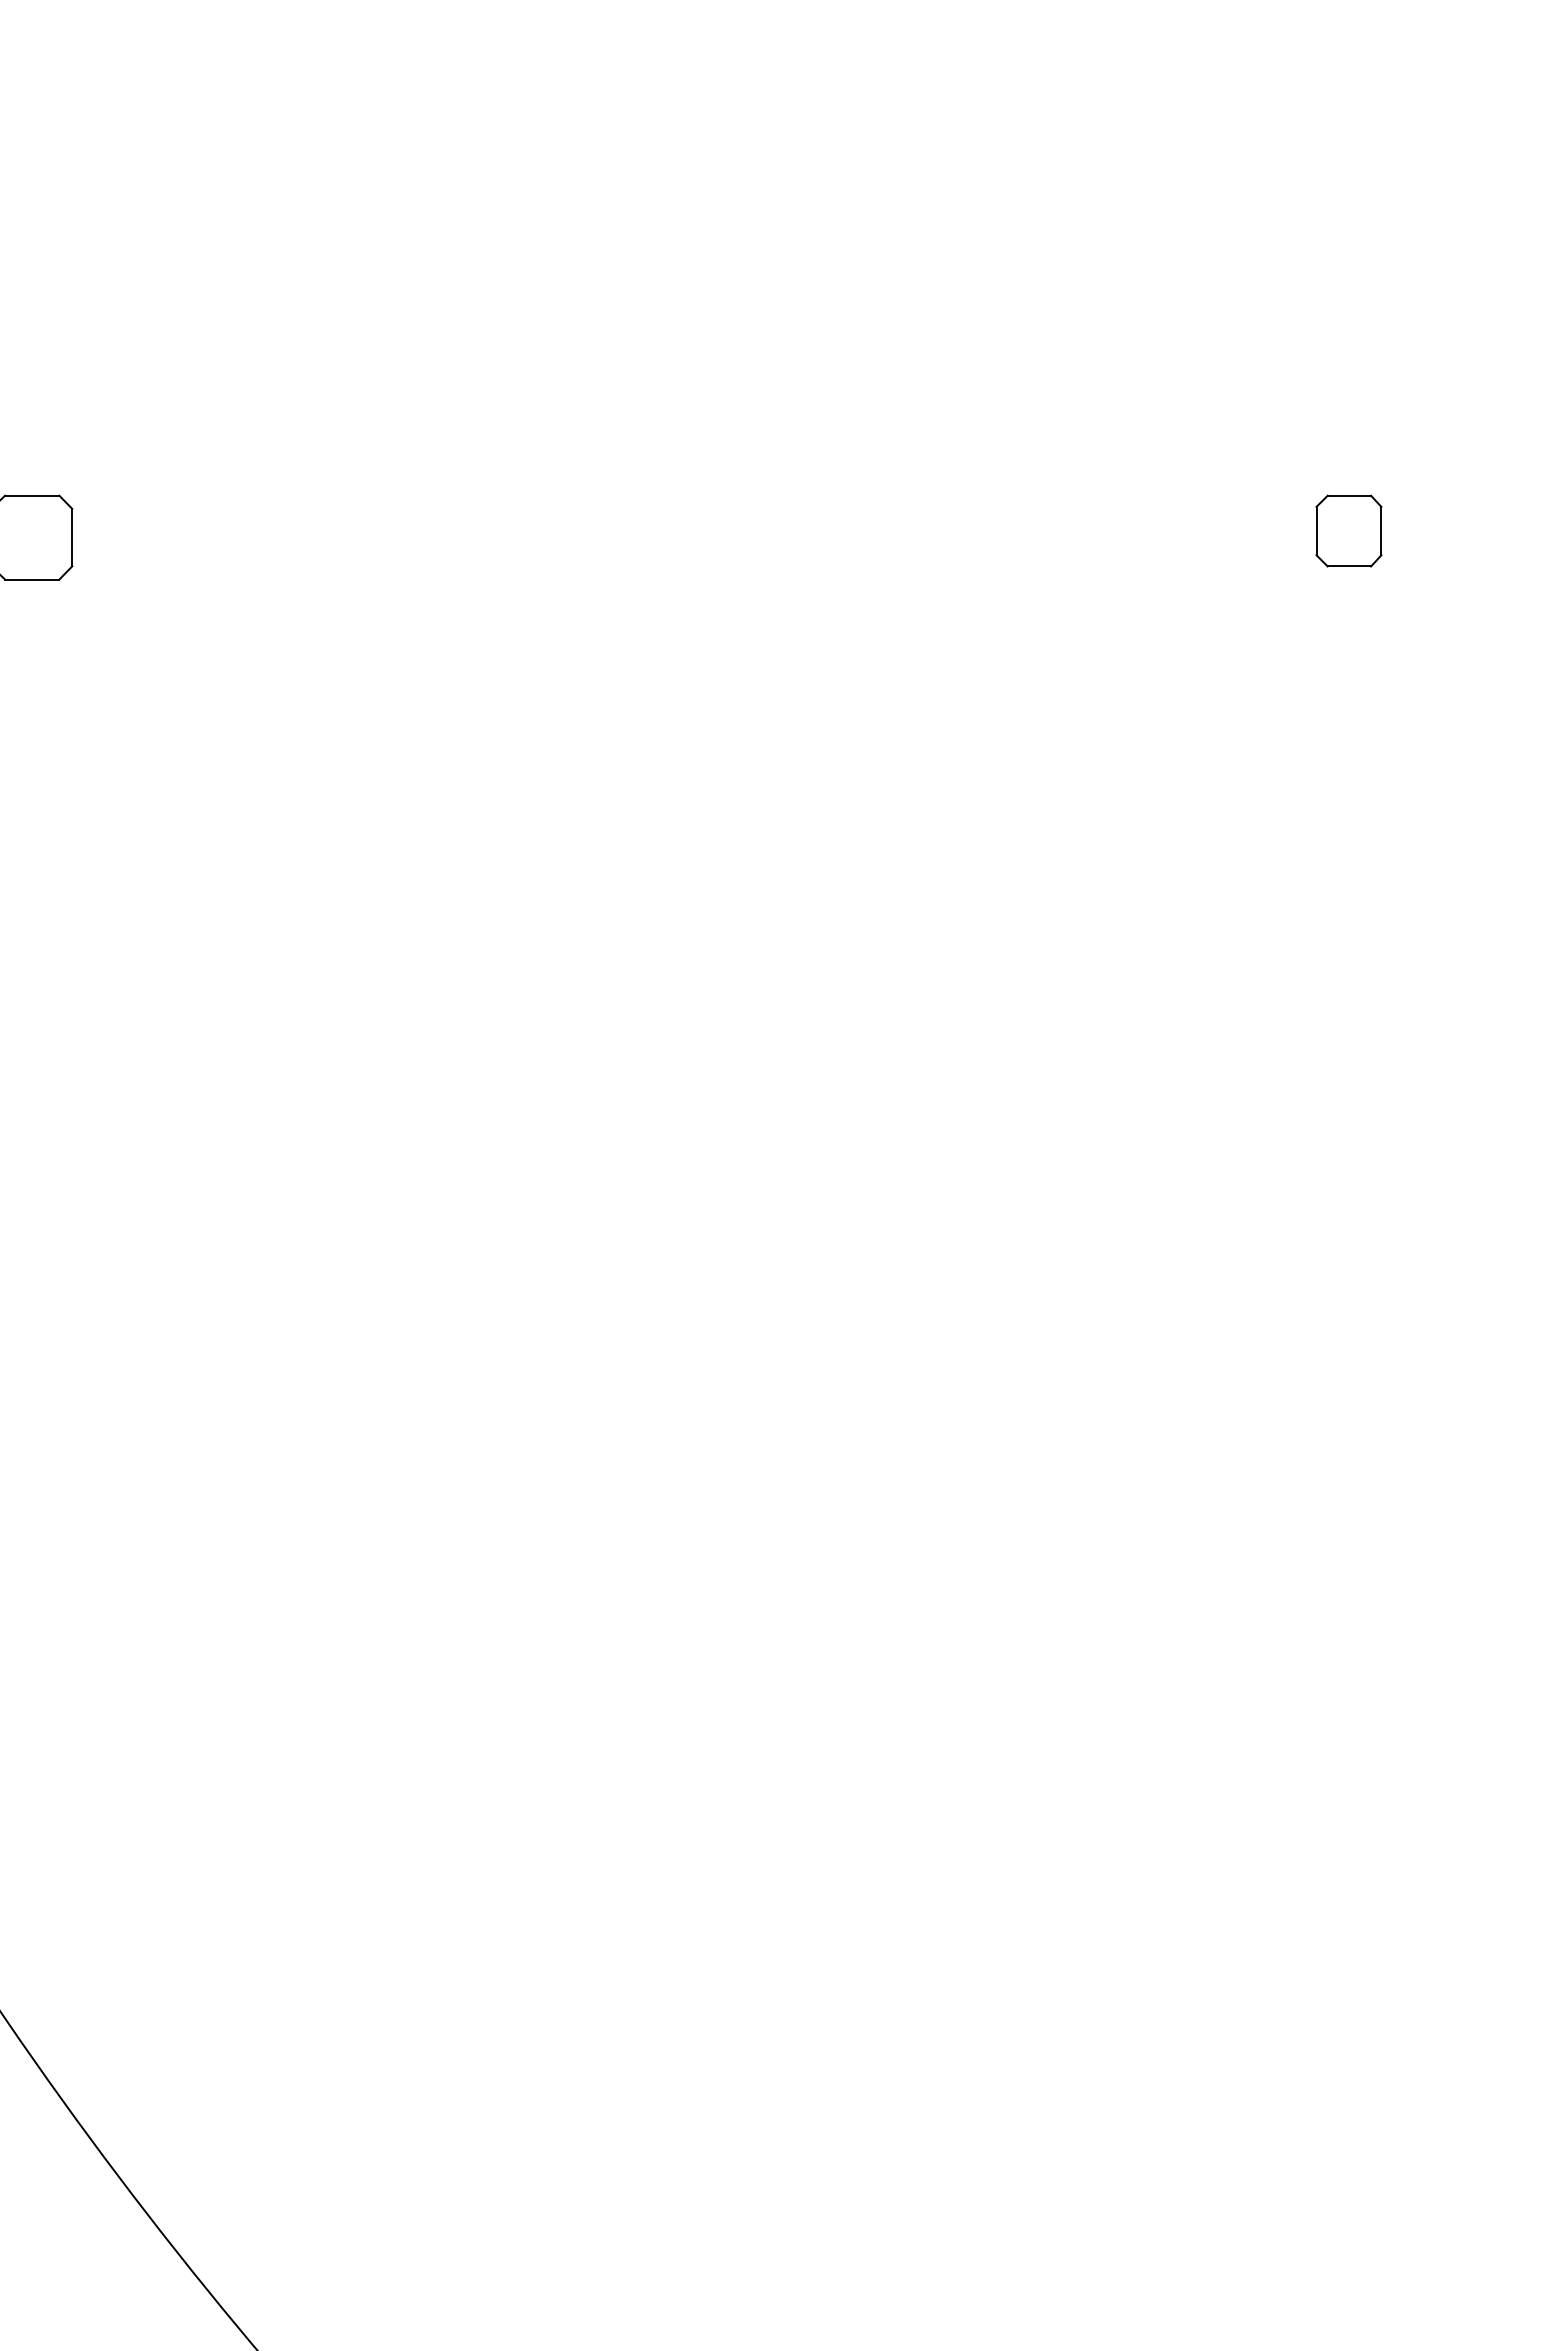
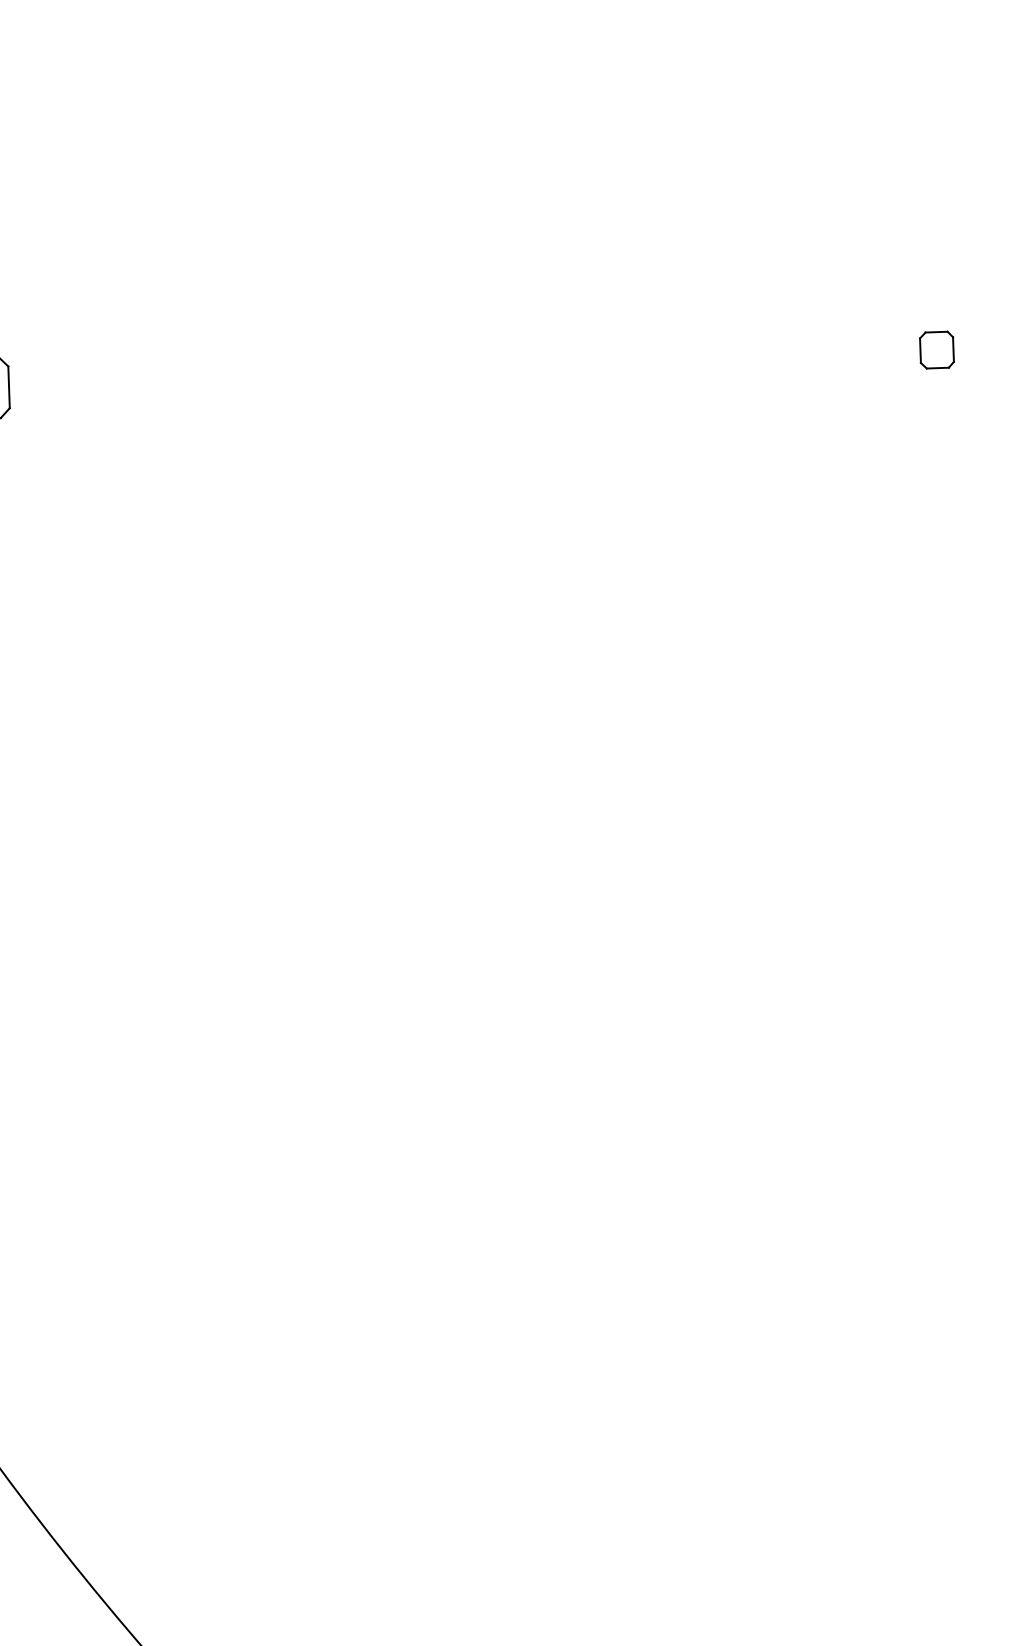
part: (1348, 530) -> (936, 349), size x0.7

